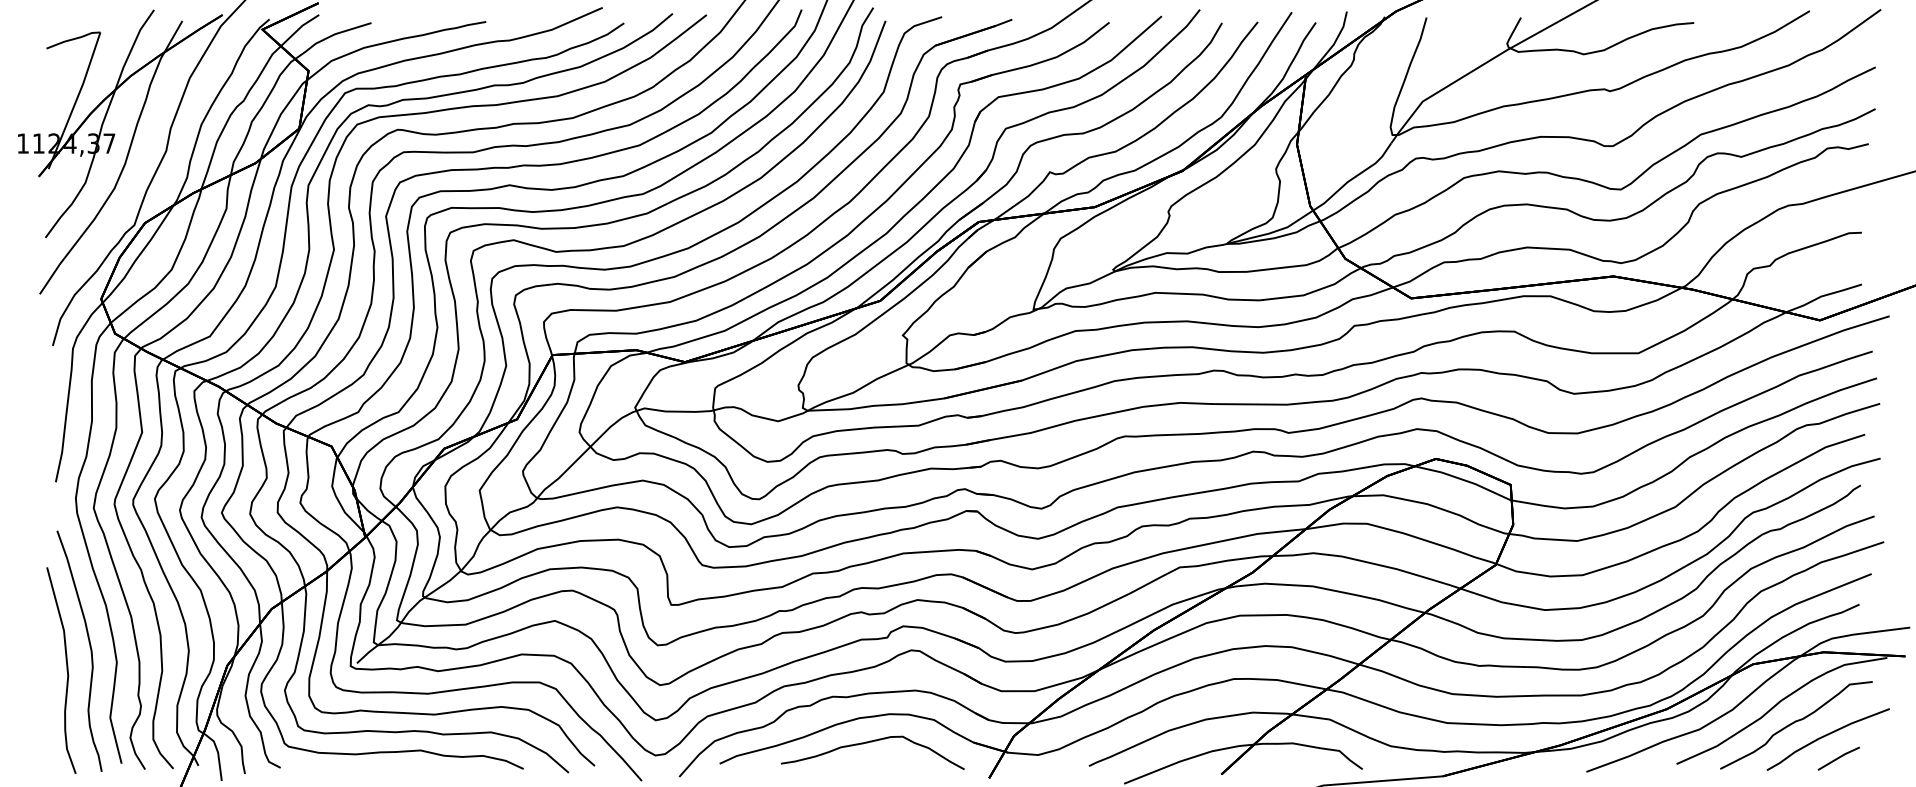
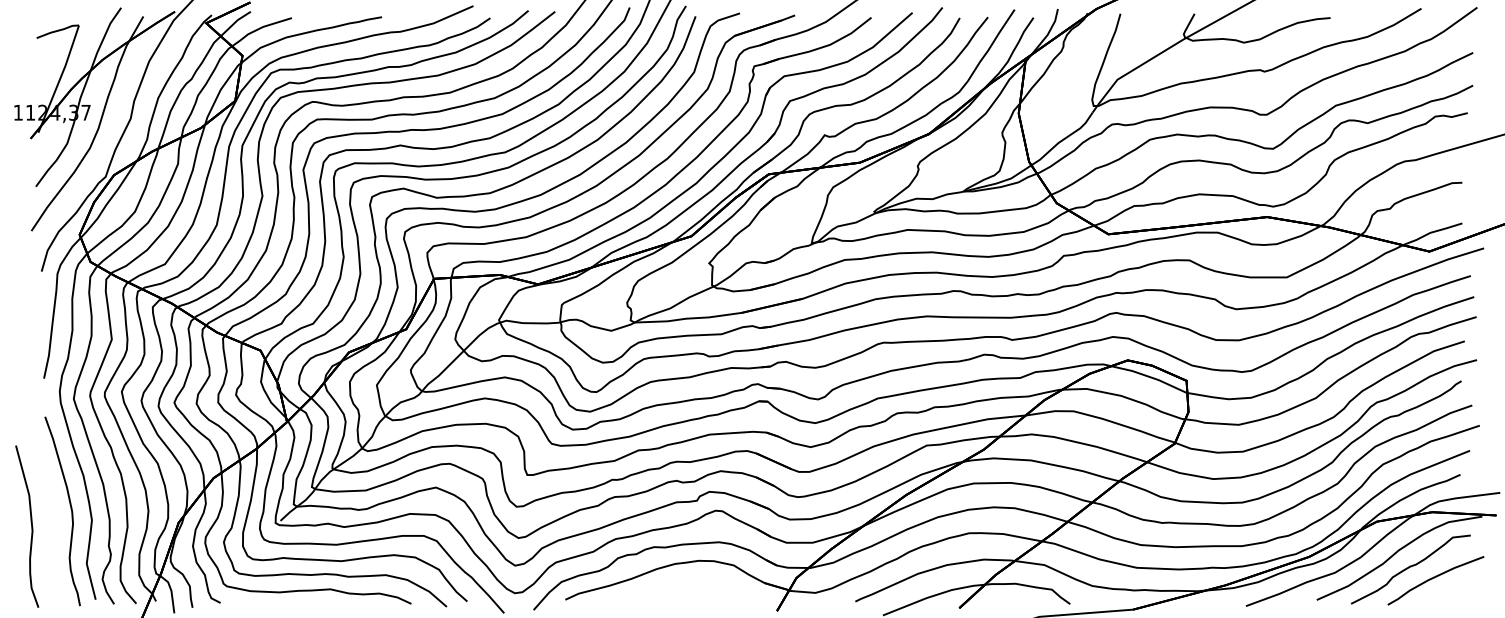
curve: (66, 670) -> (31, 526), moved
curve: (872, 742) -> (685, 583), removed
line: (1838, 758) -> (1443, 595), removed

